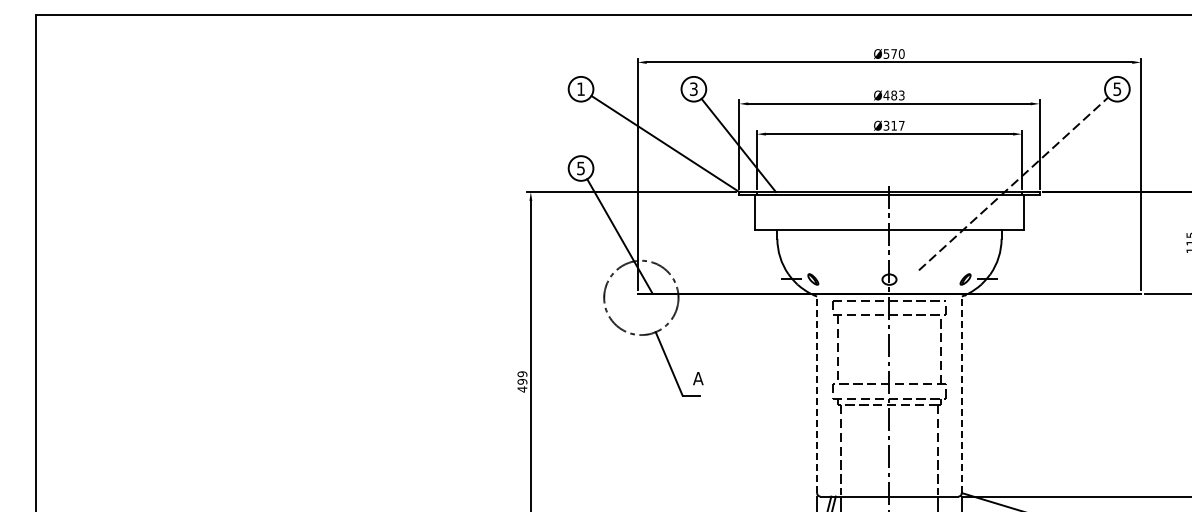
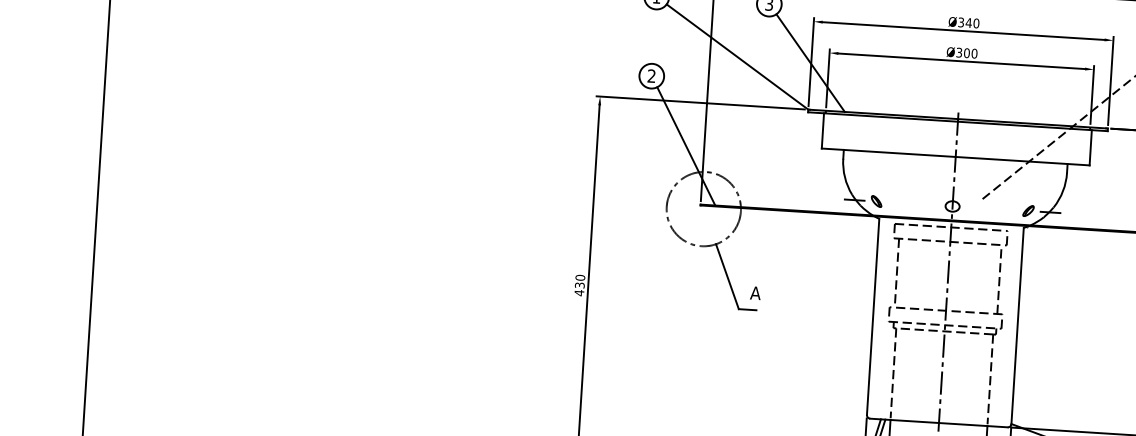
text: (893, 95) -> (968, 22), Ø483 -> Ø340
text: (897, 125) -> (970, 53), Ø317 -> Ø300
text: (580, 168) -> (651, 76), 5 -> 2
text: (522, 377) -> (580, 281), 499 -> 430
line: (817, 394) -> (873, 316), dashed -> solid
line: (961, 394) -> (1017, 325), dashed -> solid

